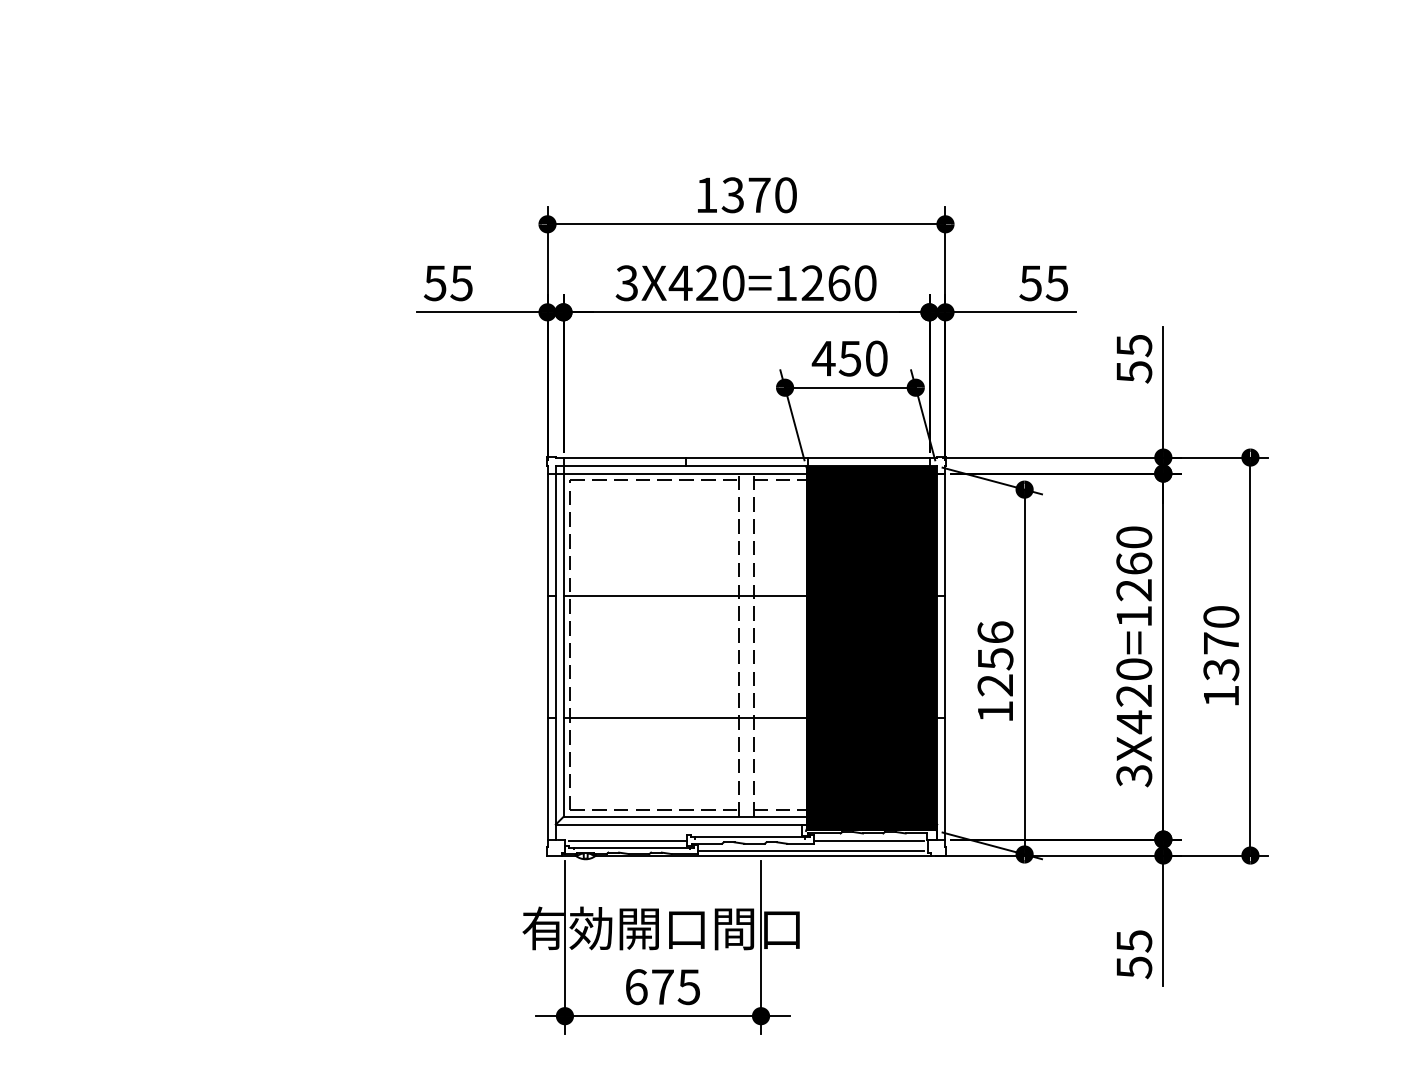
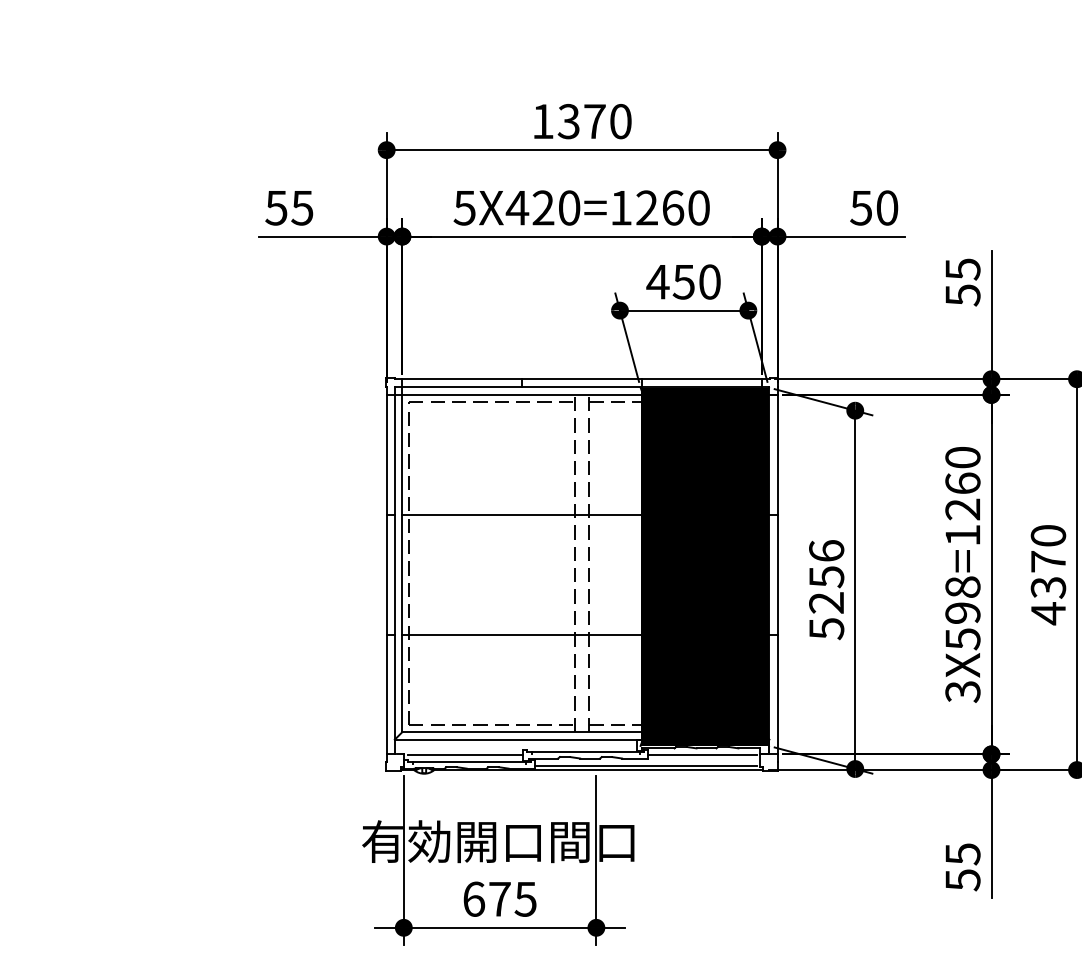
text: (626, 282) -> (464, 207), 3X420=1260 -> 5X420=1260
text: (1056, 283) -> (886, 208), 55 -> 50
text: (1134, 696) -> (963, 613), 3X420=1260 -> 3X598=1260
text: (1221, 696) -> (1048, 613), 1370 -> 4370
text: (995, 712) -> (826, 629), 1256 -> 5256

